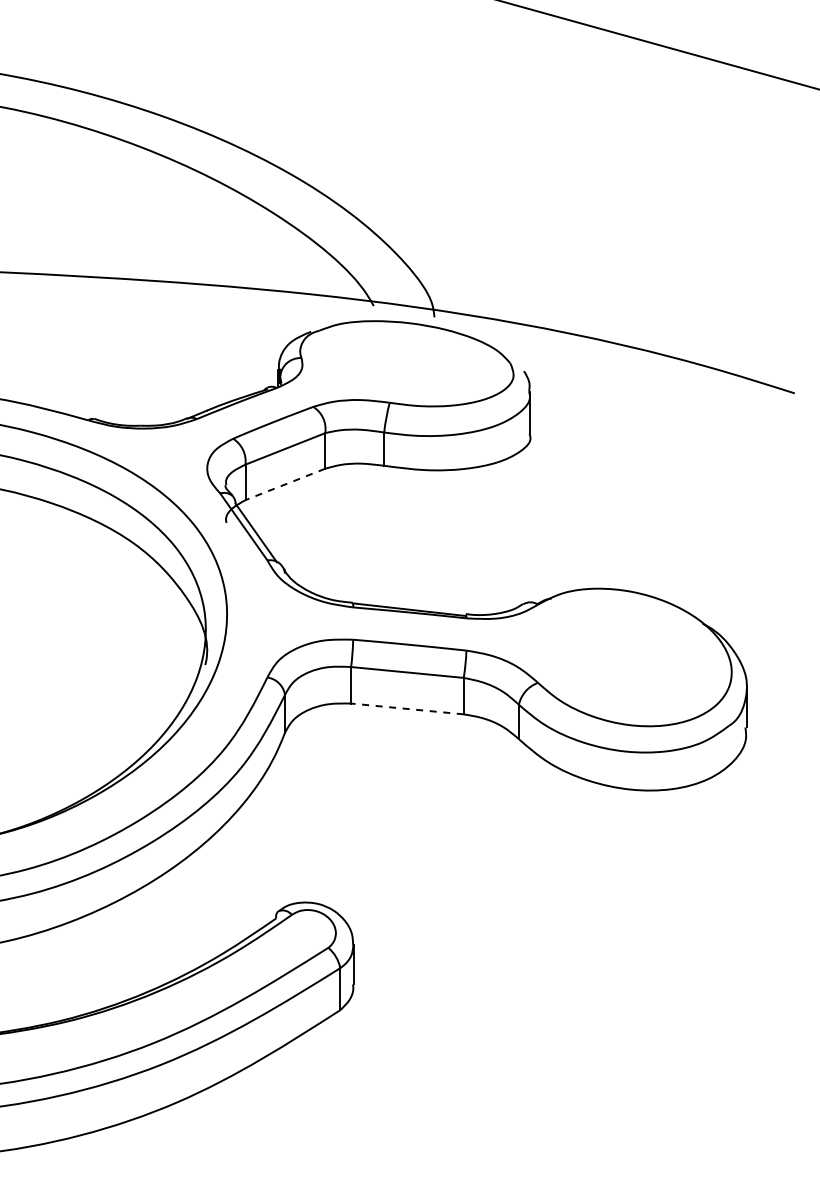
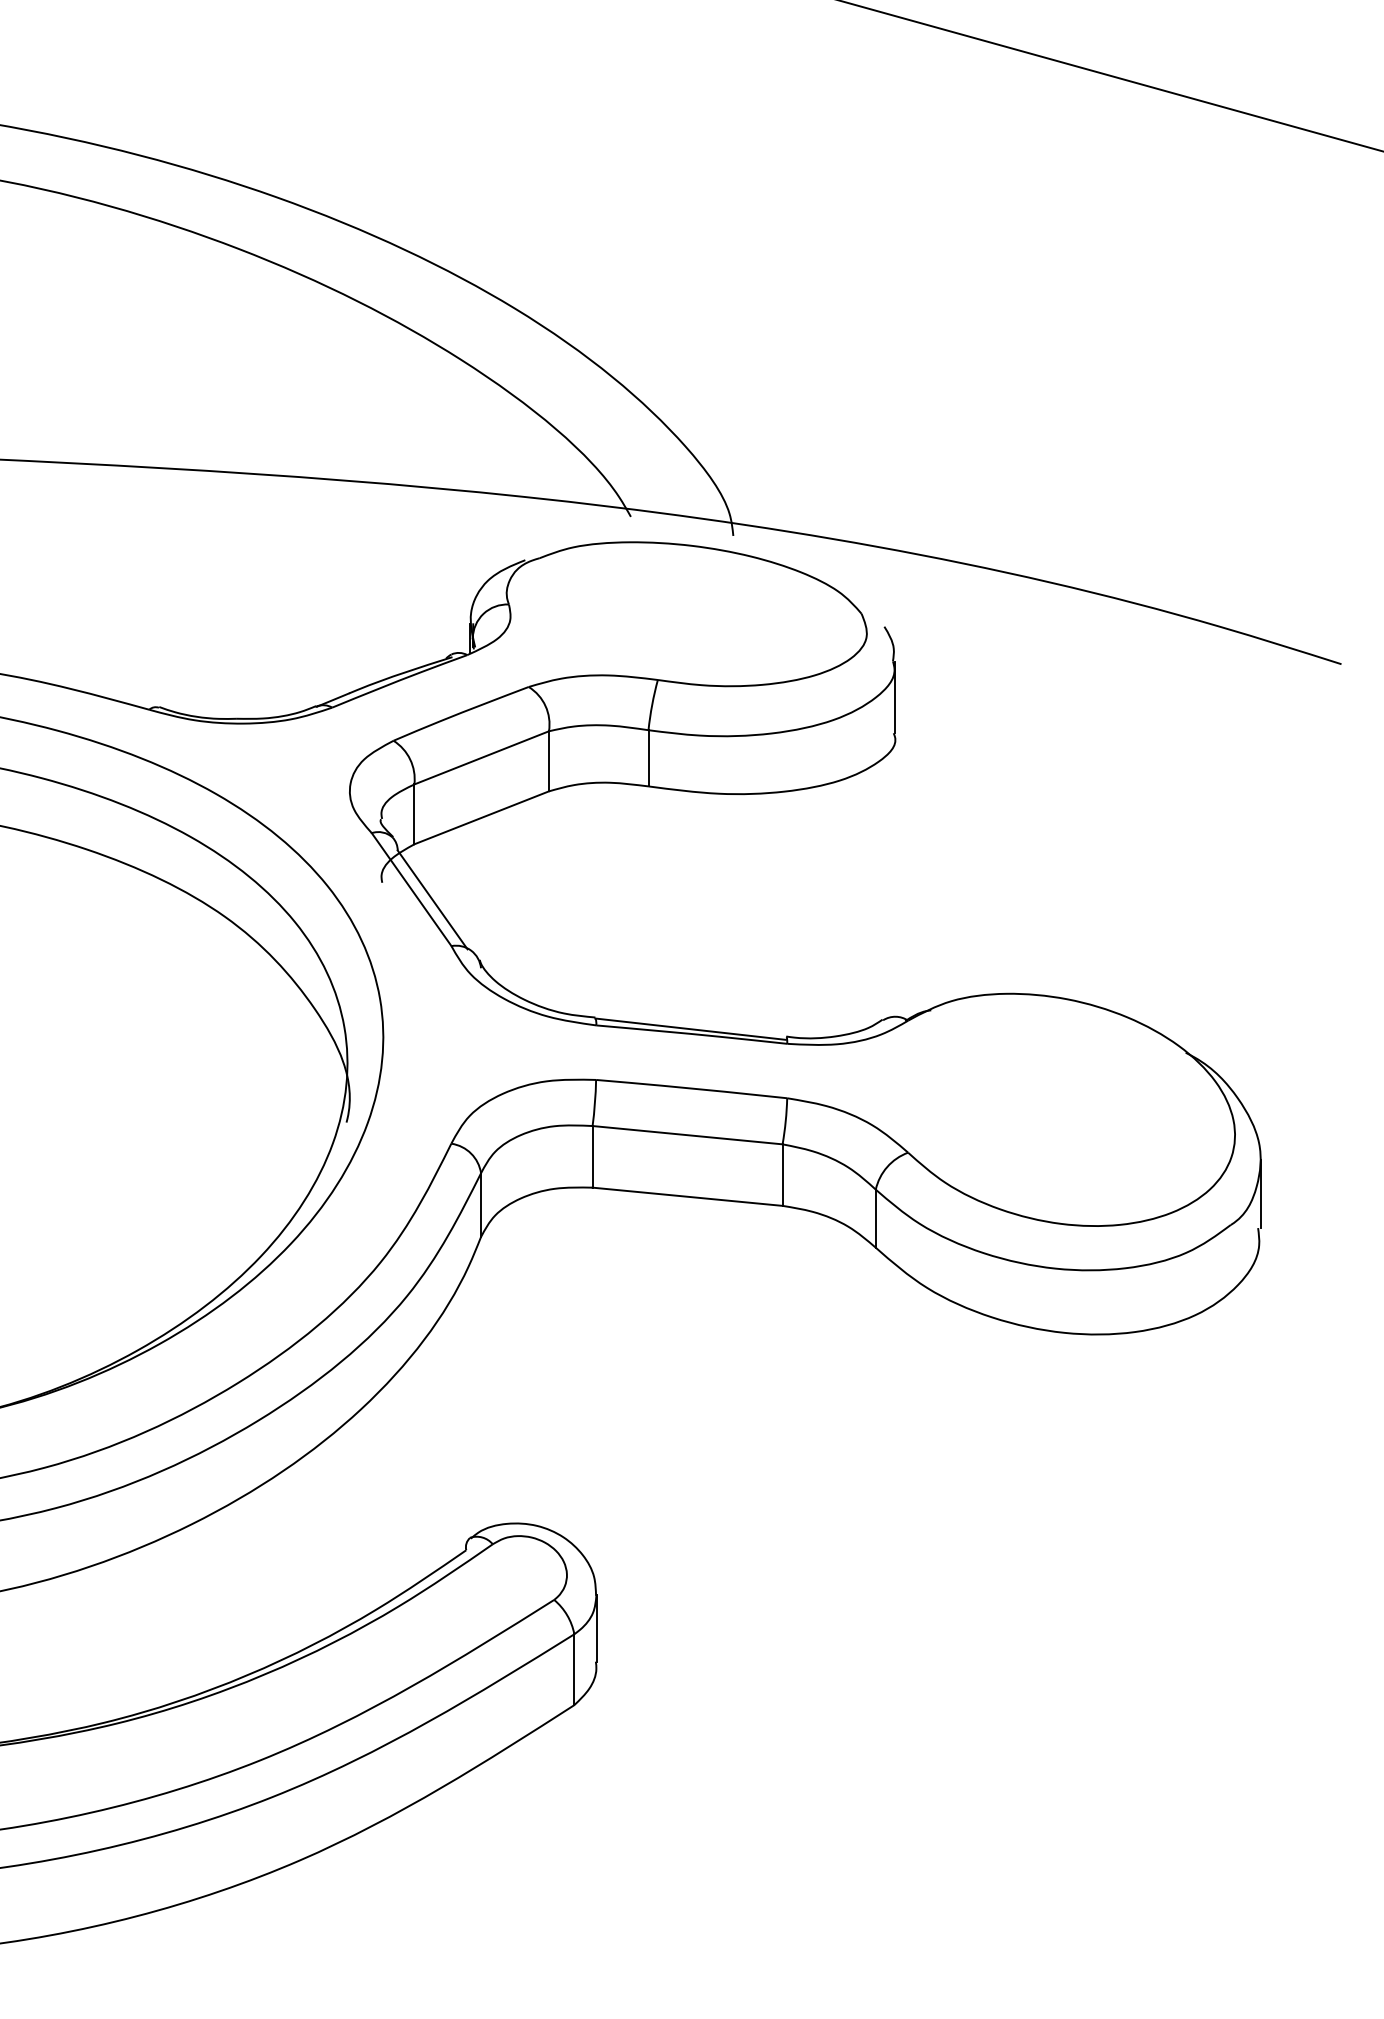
line: (285, 484) -> (481, 817), dashed -> solid
line: (407, 708) -> (687, 1195), dashed -> solid

